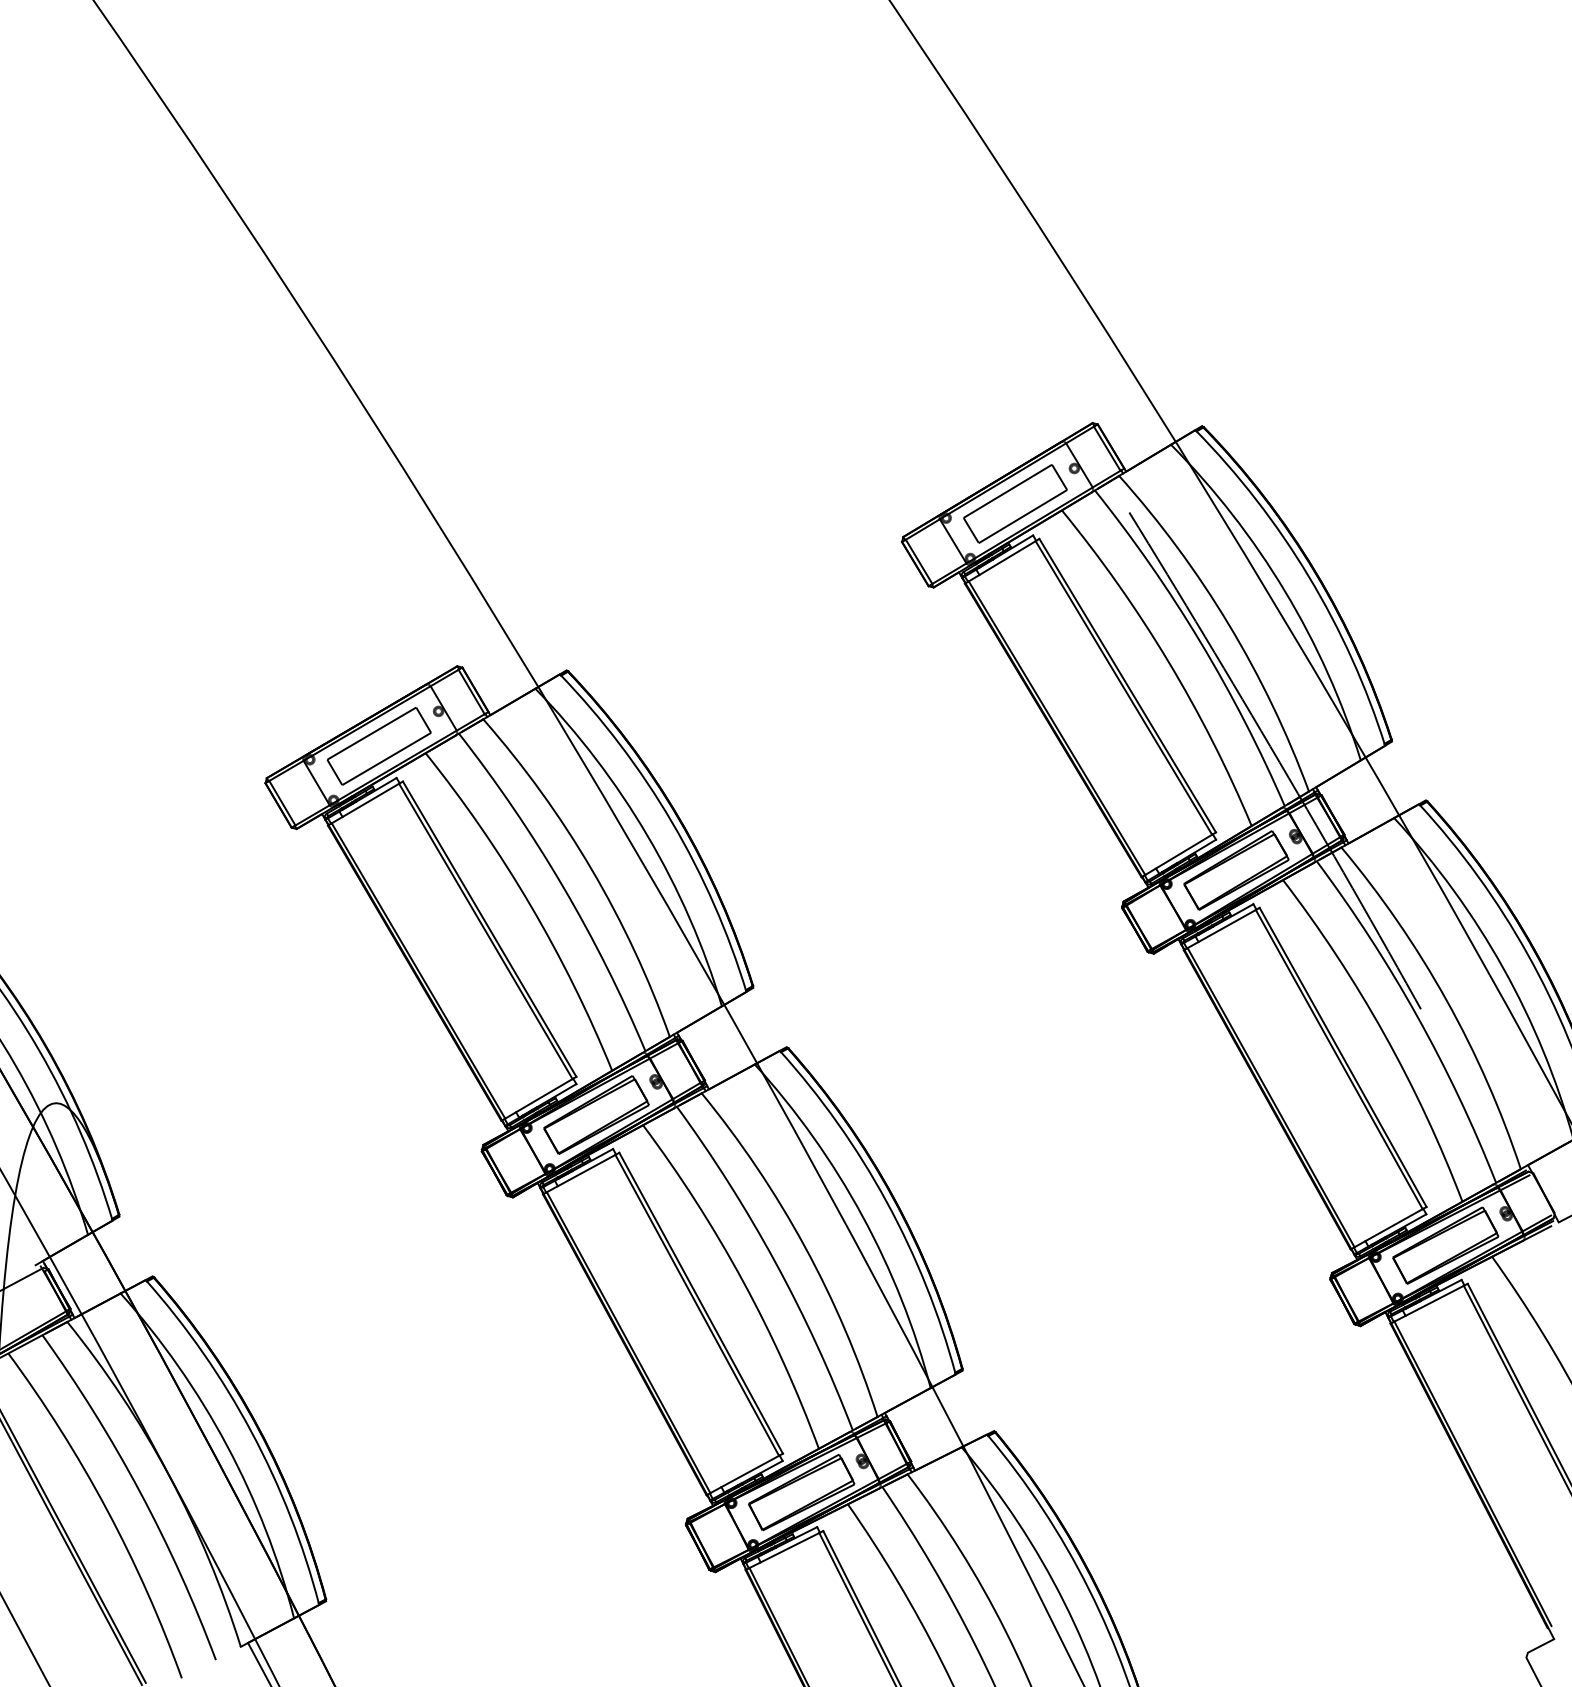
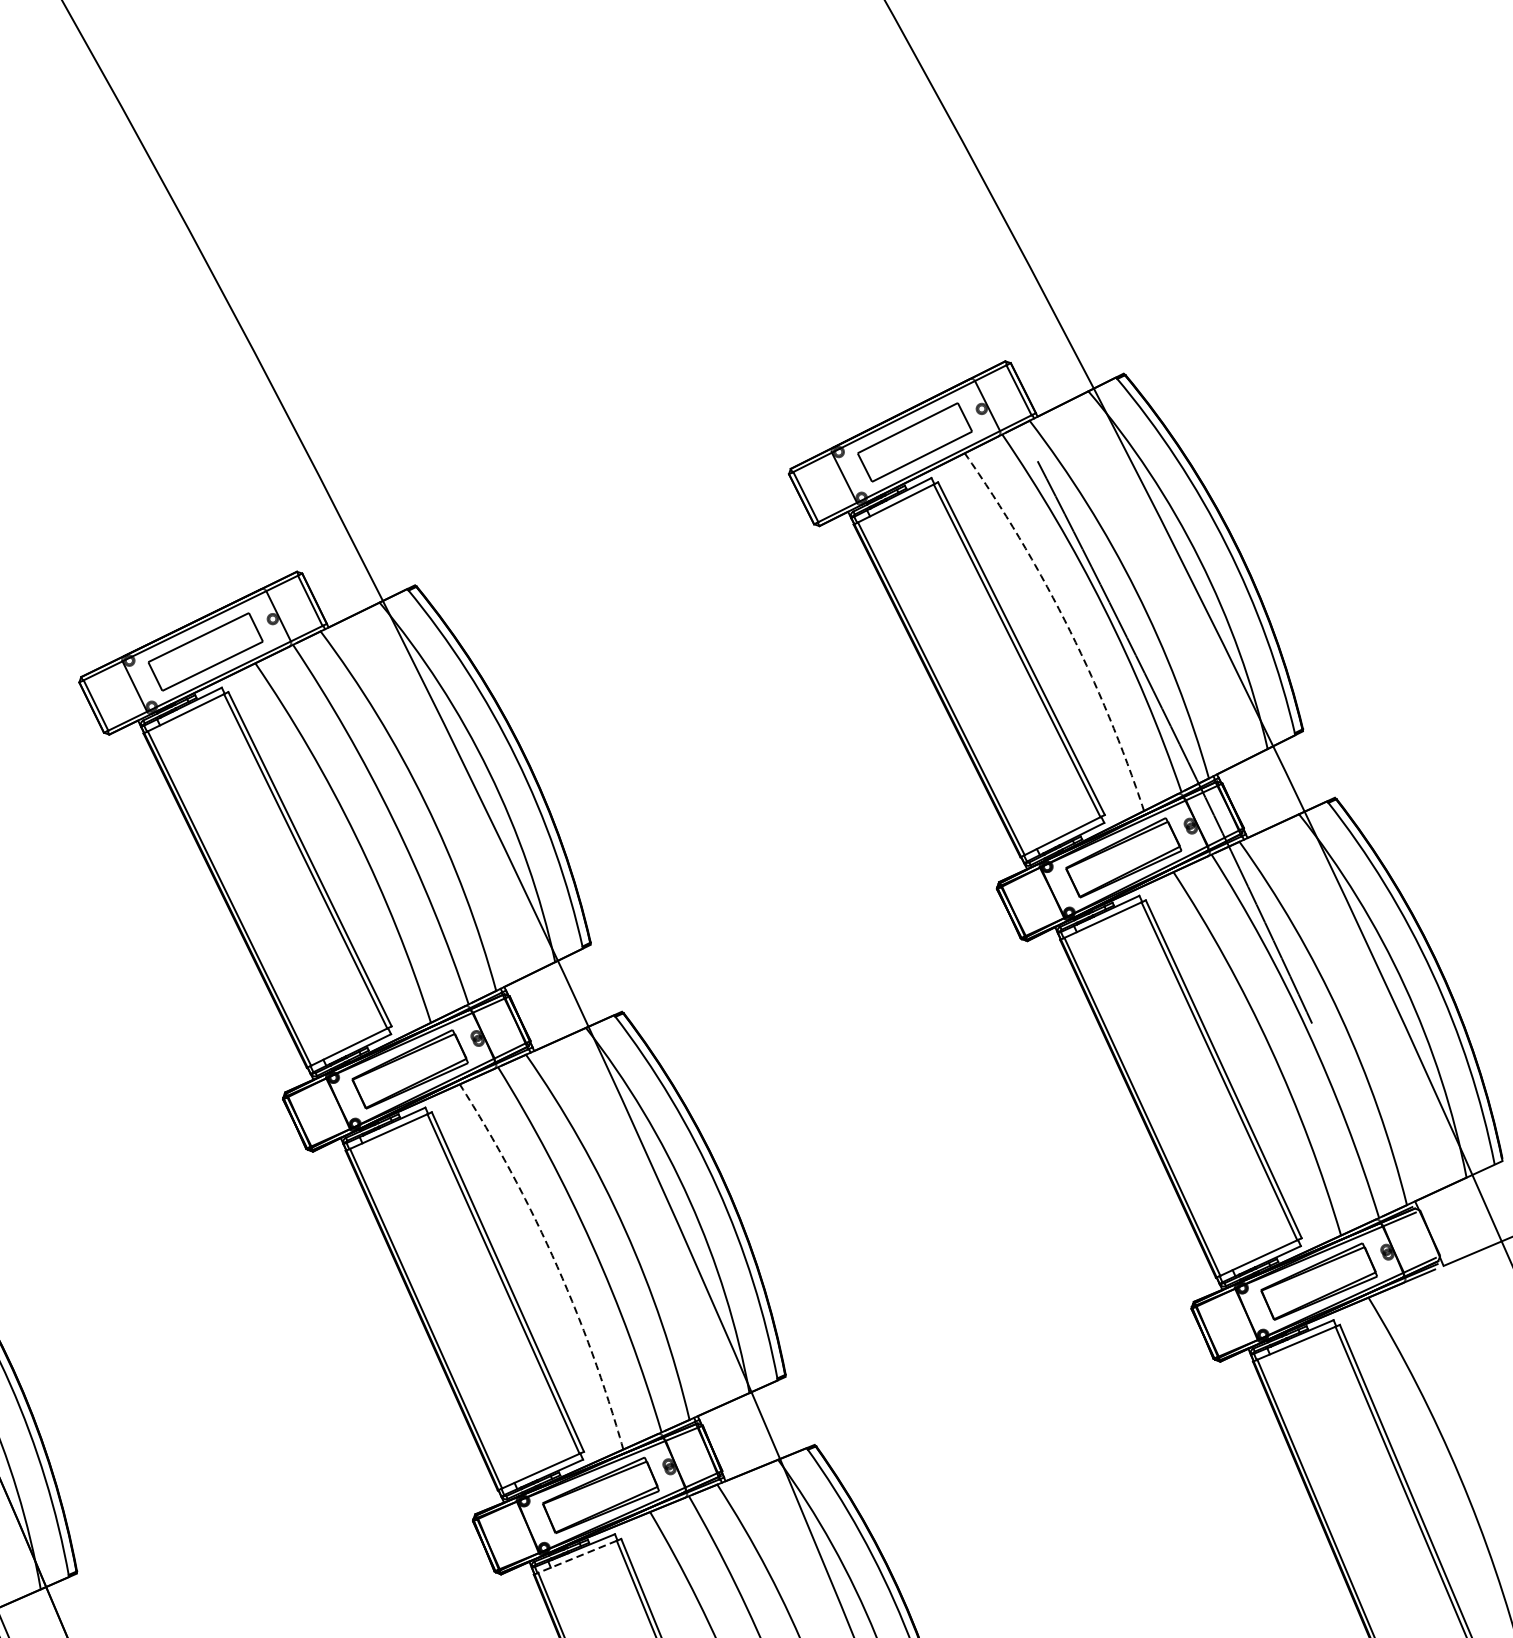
arc: (1168, 661) -> (1067, 625), solid -> dashed
arc: (742, 1280) -> (554, 1260), solid -> dashed
line: (783, 1550) -> (576, 1556), solid -> dashed

